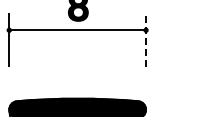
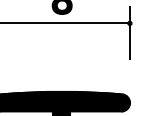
line: (146, 39) -> (130, 32), dashed -> solid

